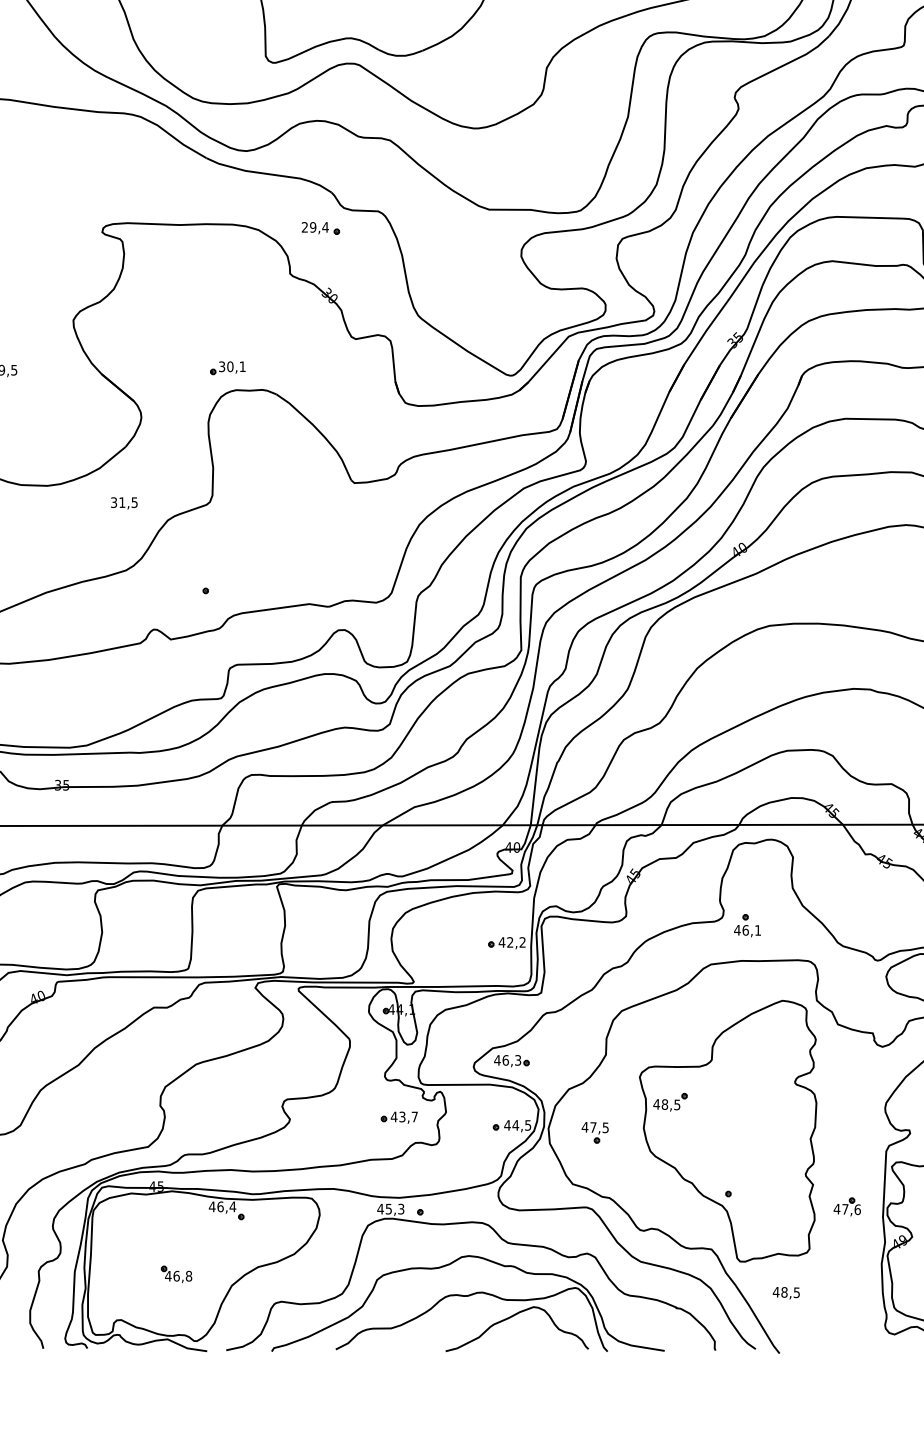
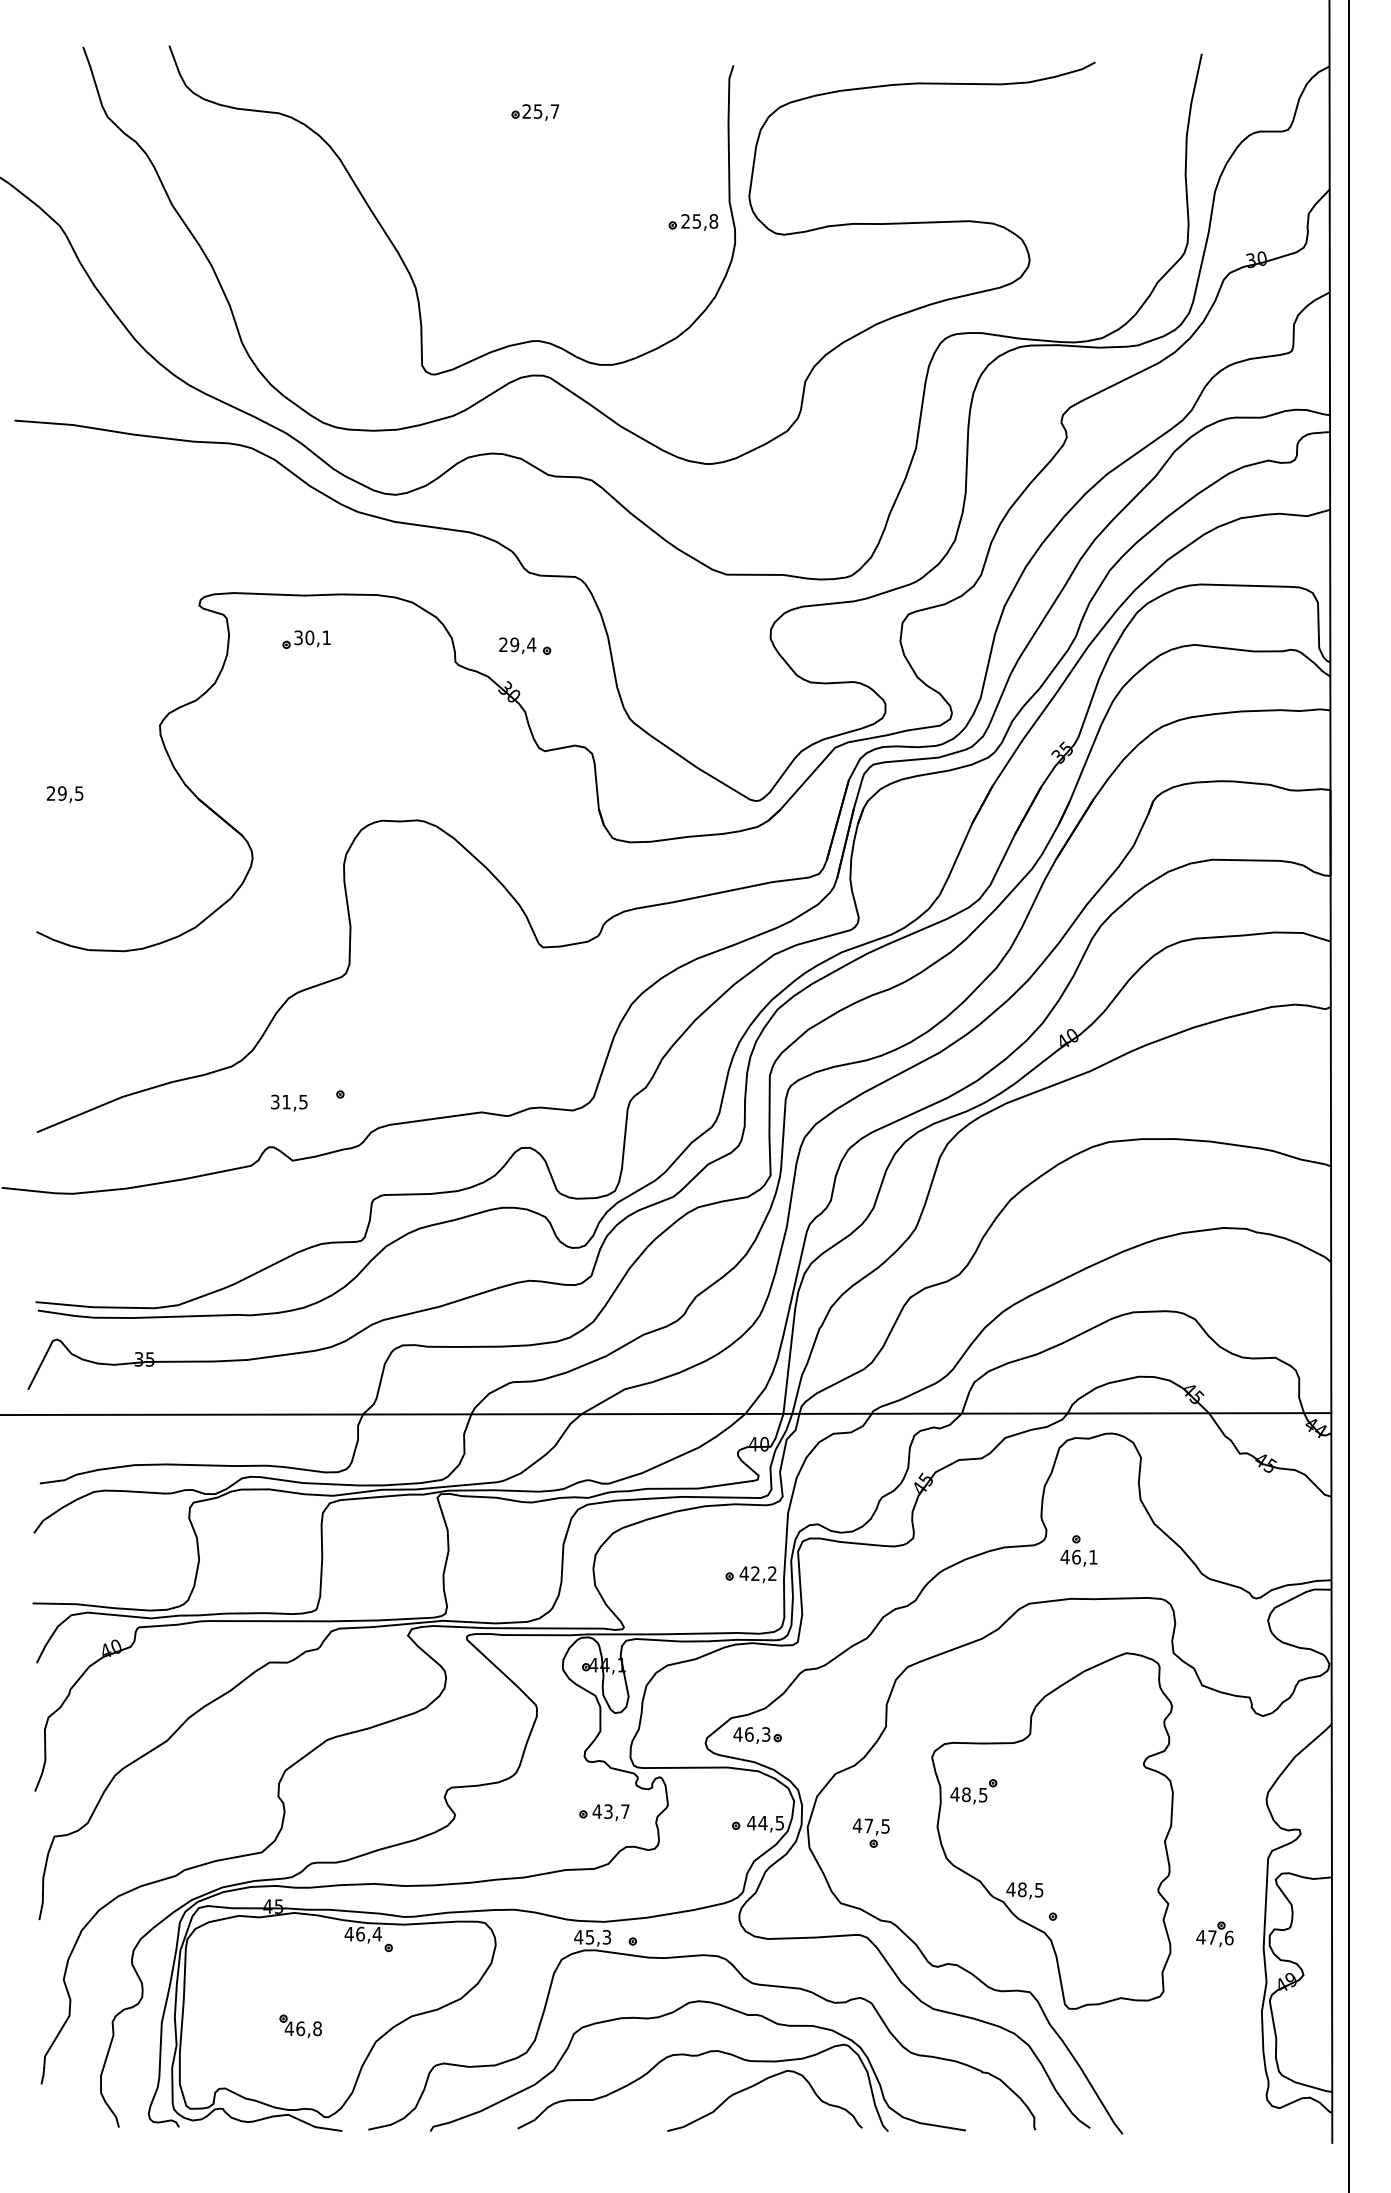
part: (321, 227) -> (525, 645), moved
part: (227, 367) -> (306, 639), moved
text: (124, 502) -> (289, 1102), moved
text: (786, 1292) -> (1024, 1890), moved

